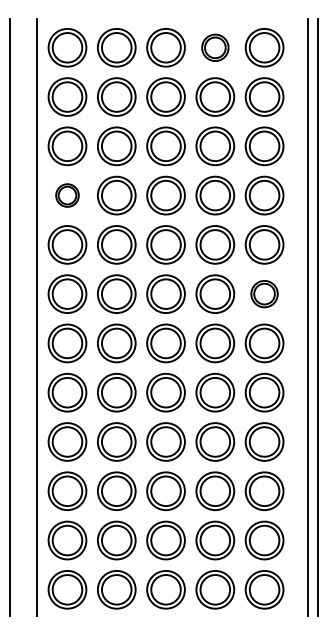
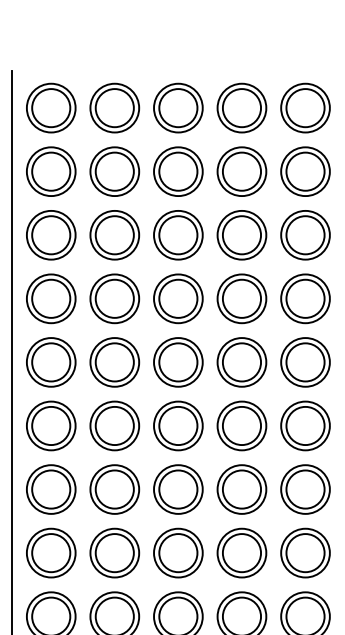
part: (215, 47) -> (242, 107), size x1.43
part: (67, 195) -> (51, 298), size x1.67
part: (264, 293) -> (305, 425), size x1.43

